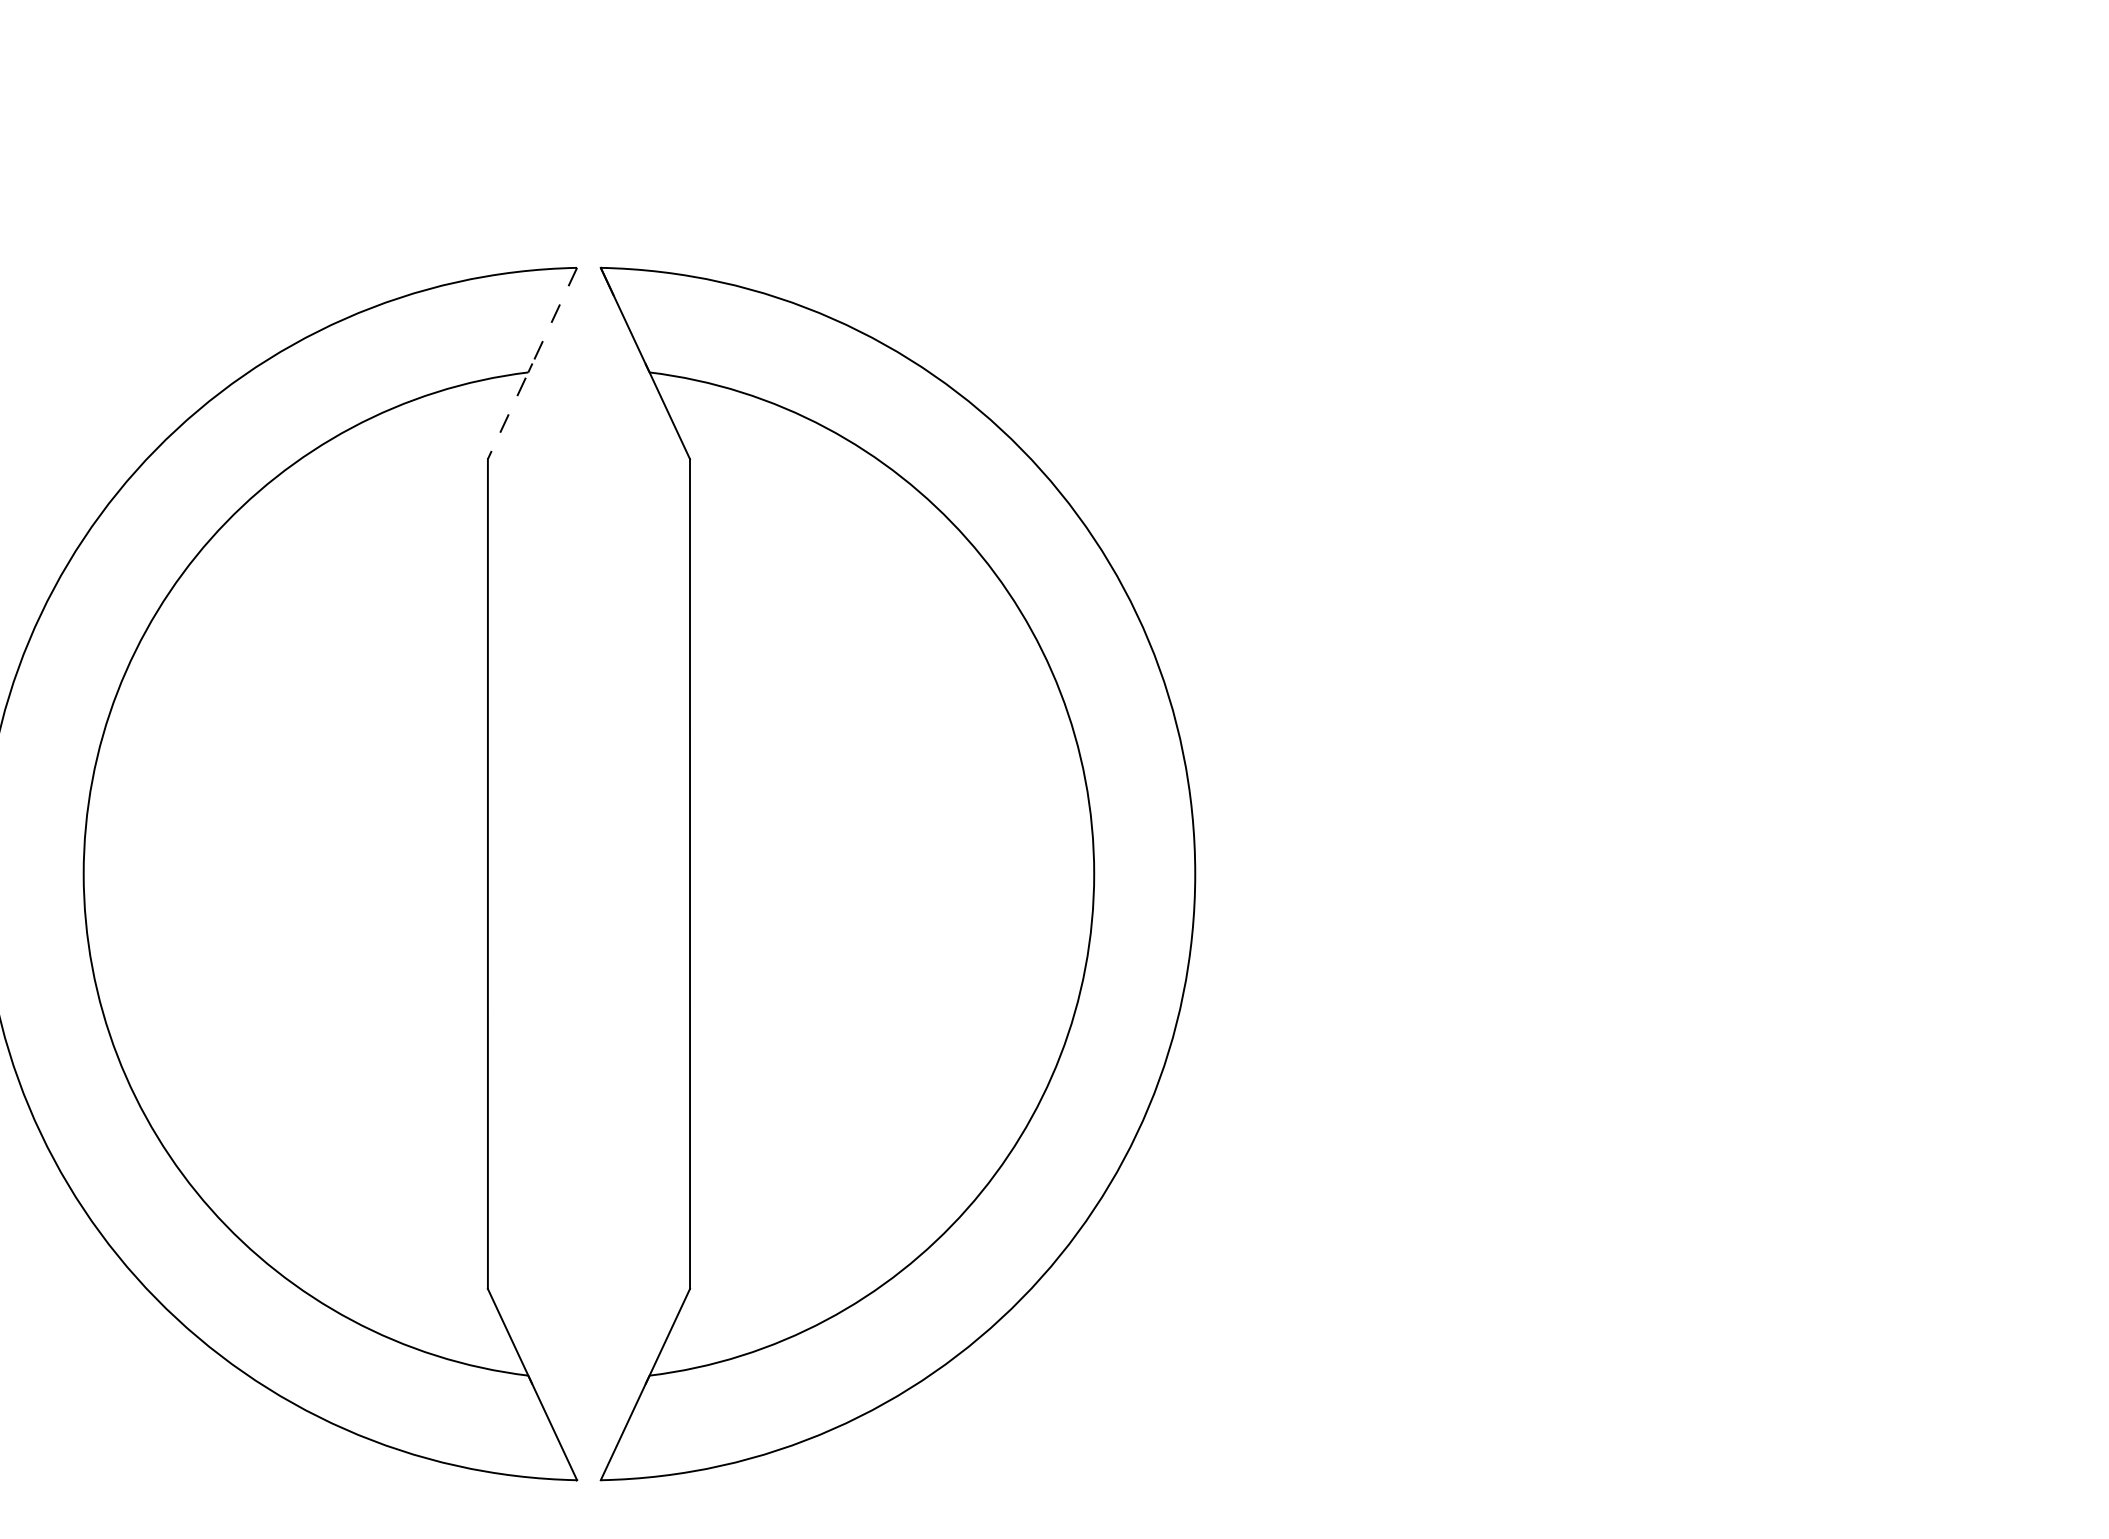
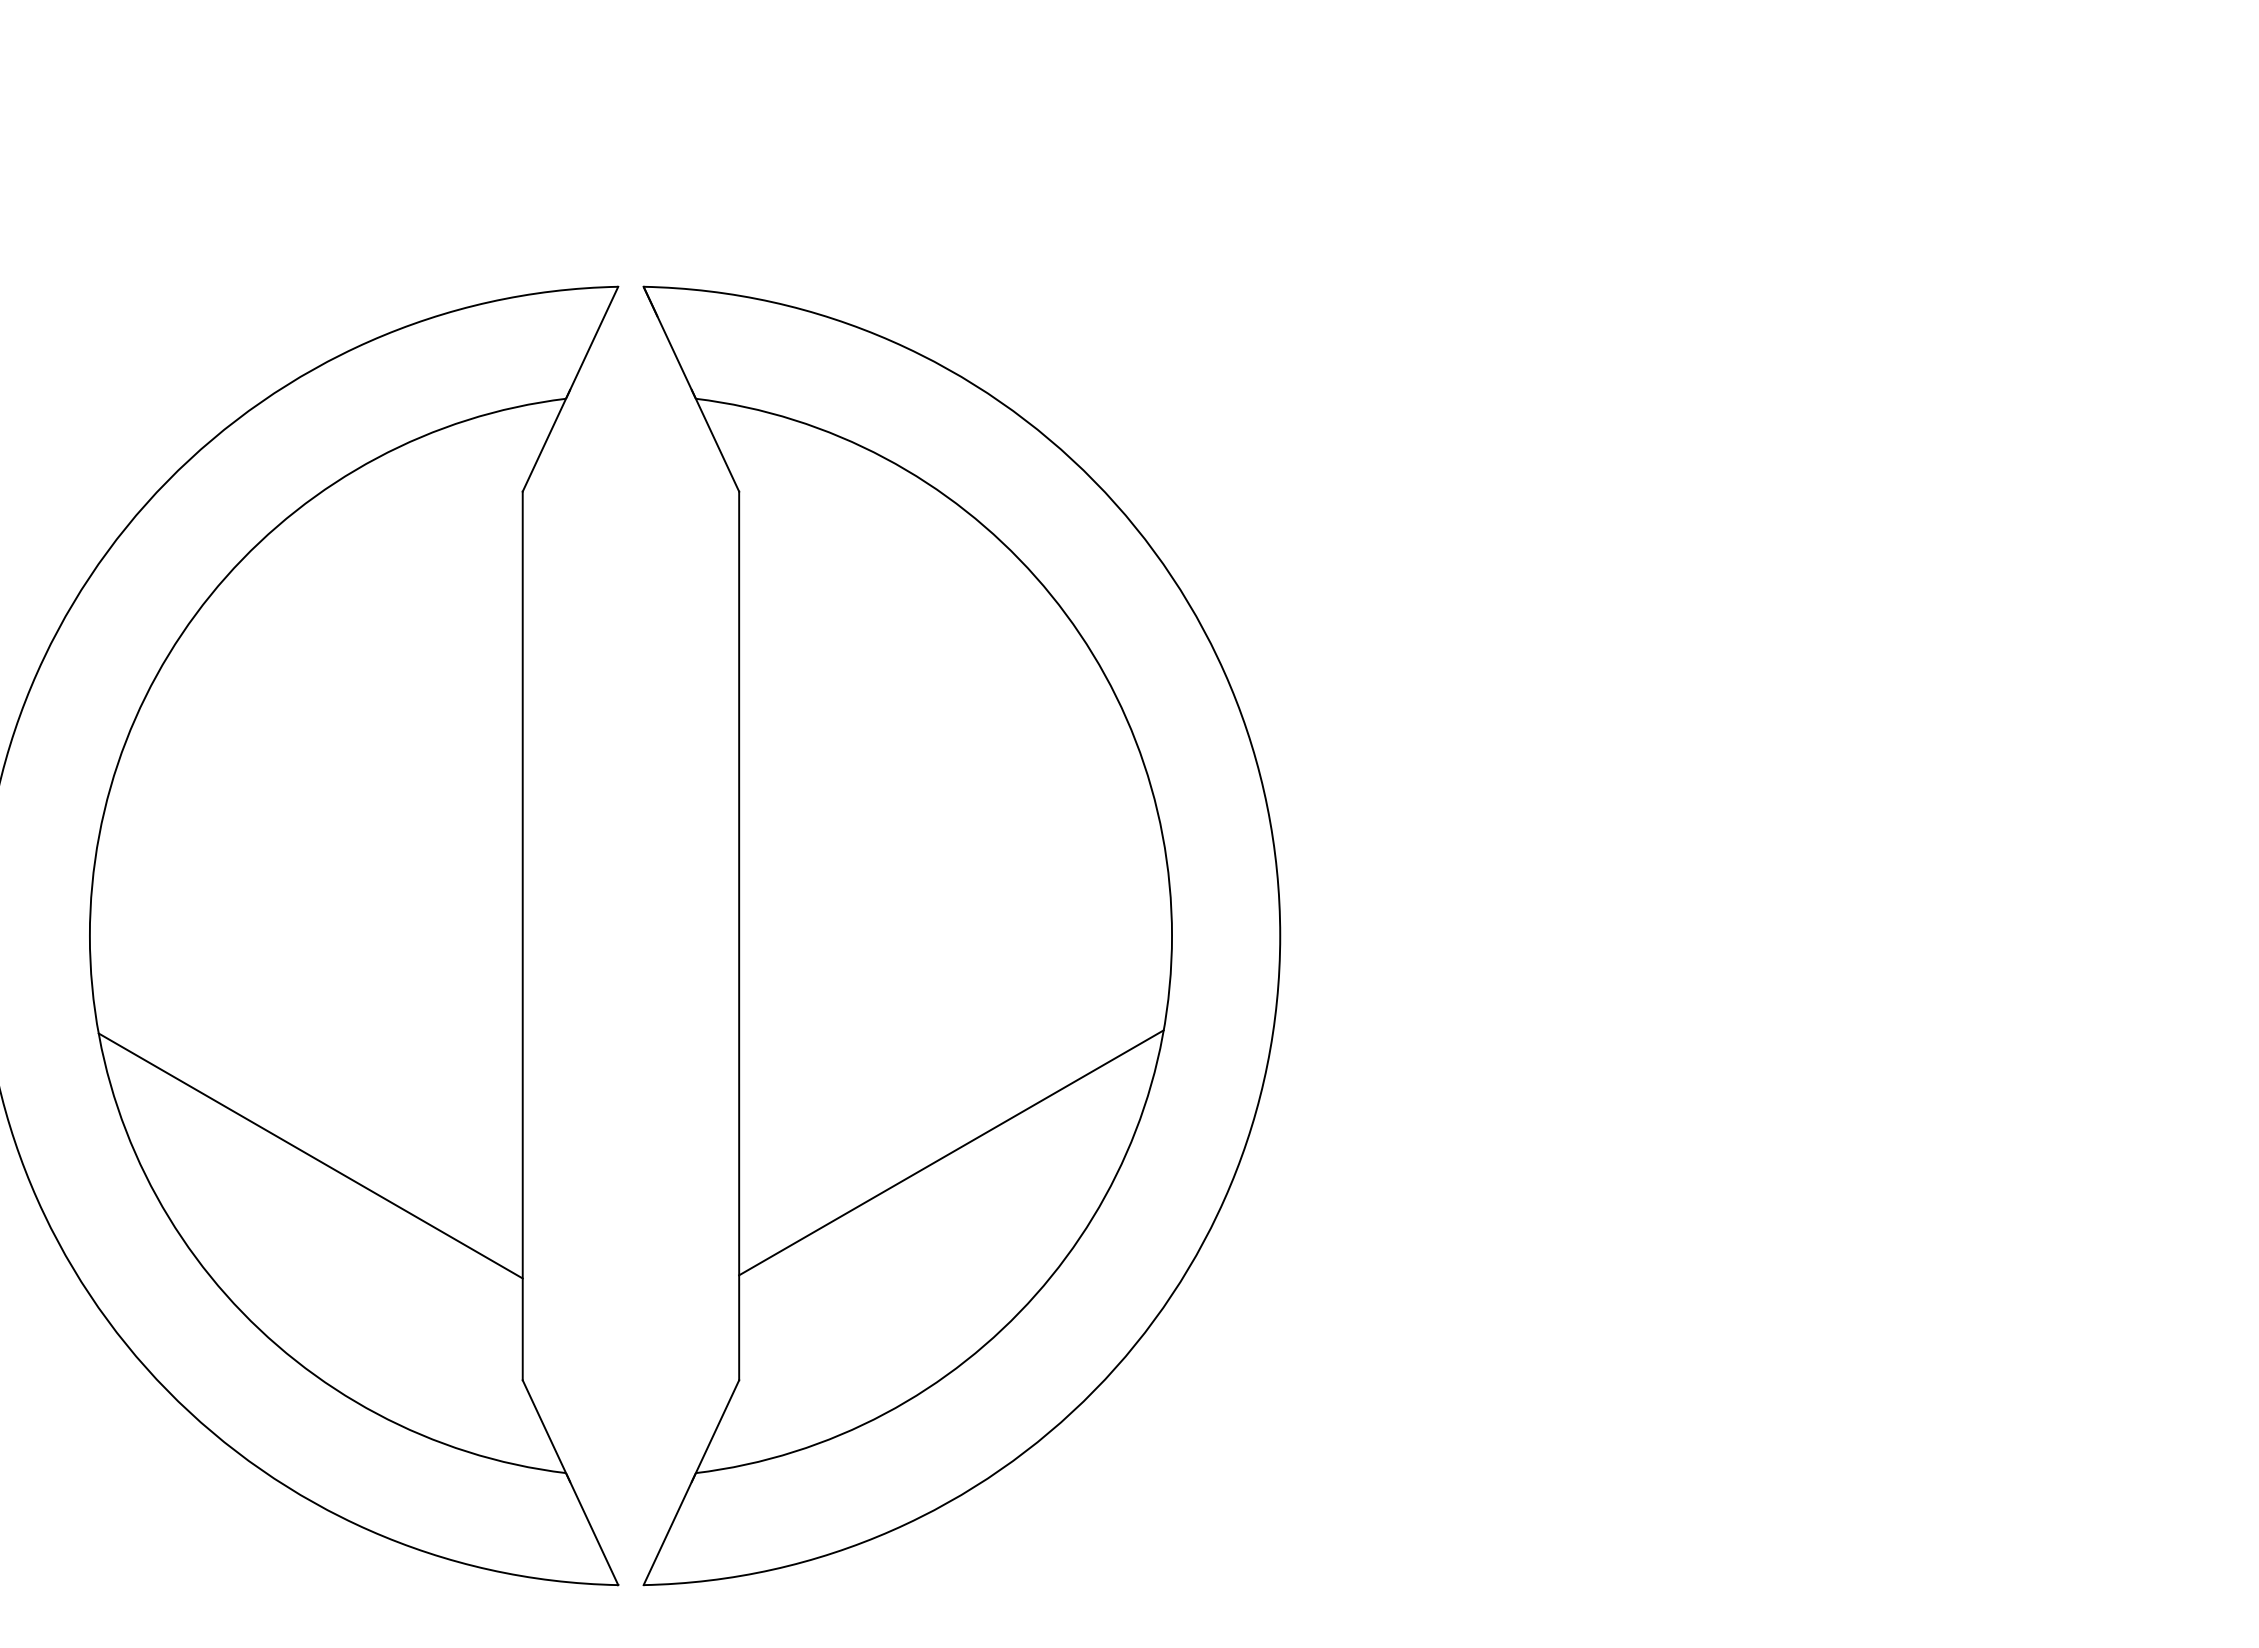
line: (532, 363) -> (570, 389), dashed -> solid
line: (888, 1076) -> (951, 1152), added
line: (289, 1079) -> (310, 1155), added

